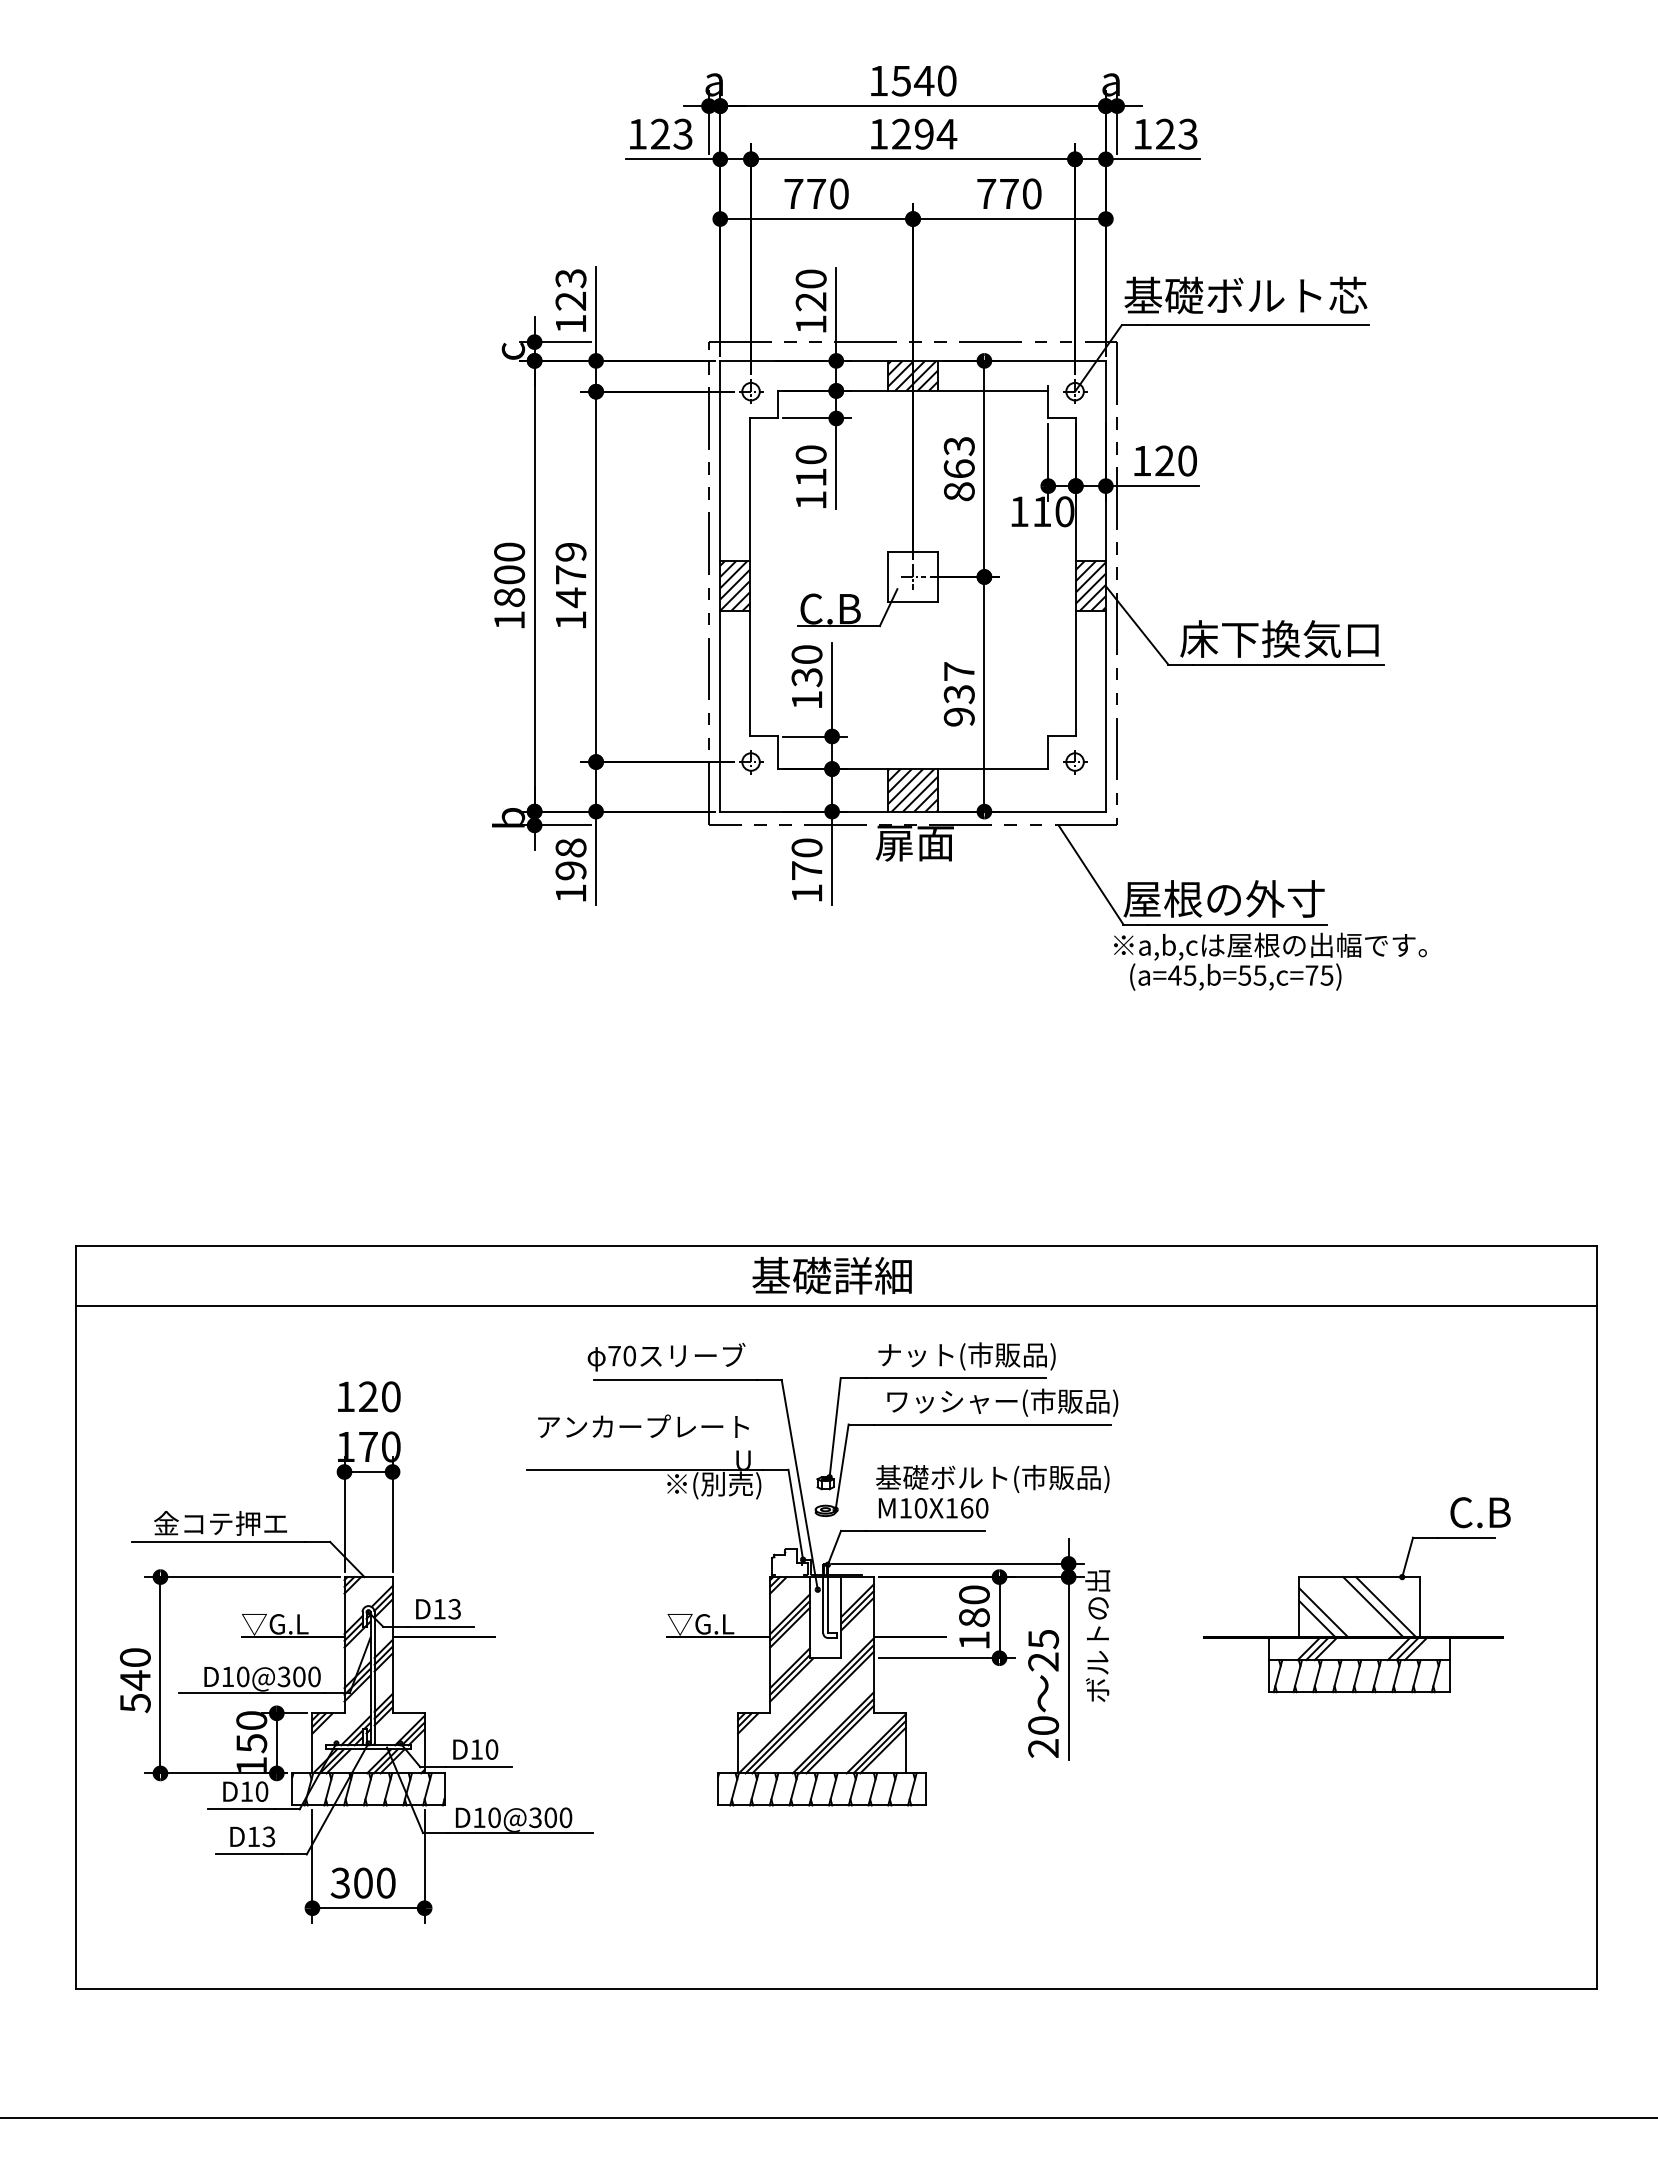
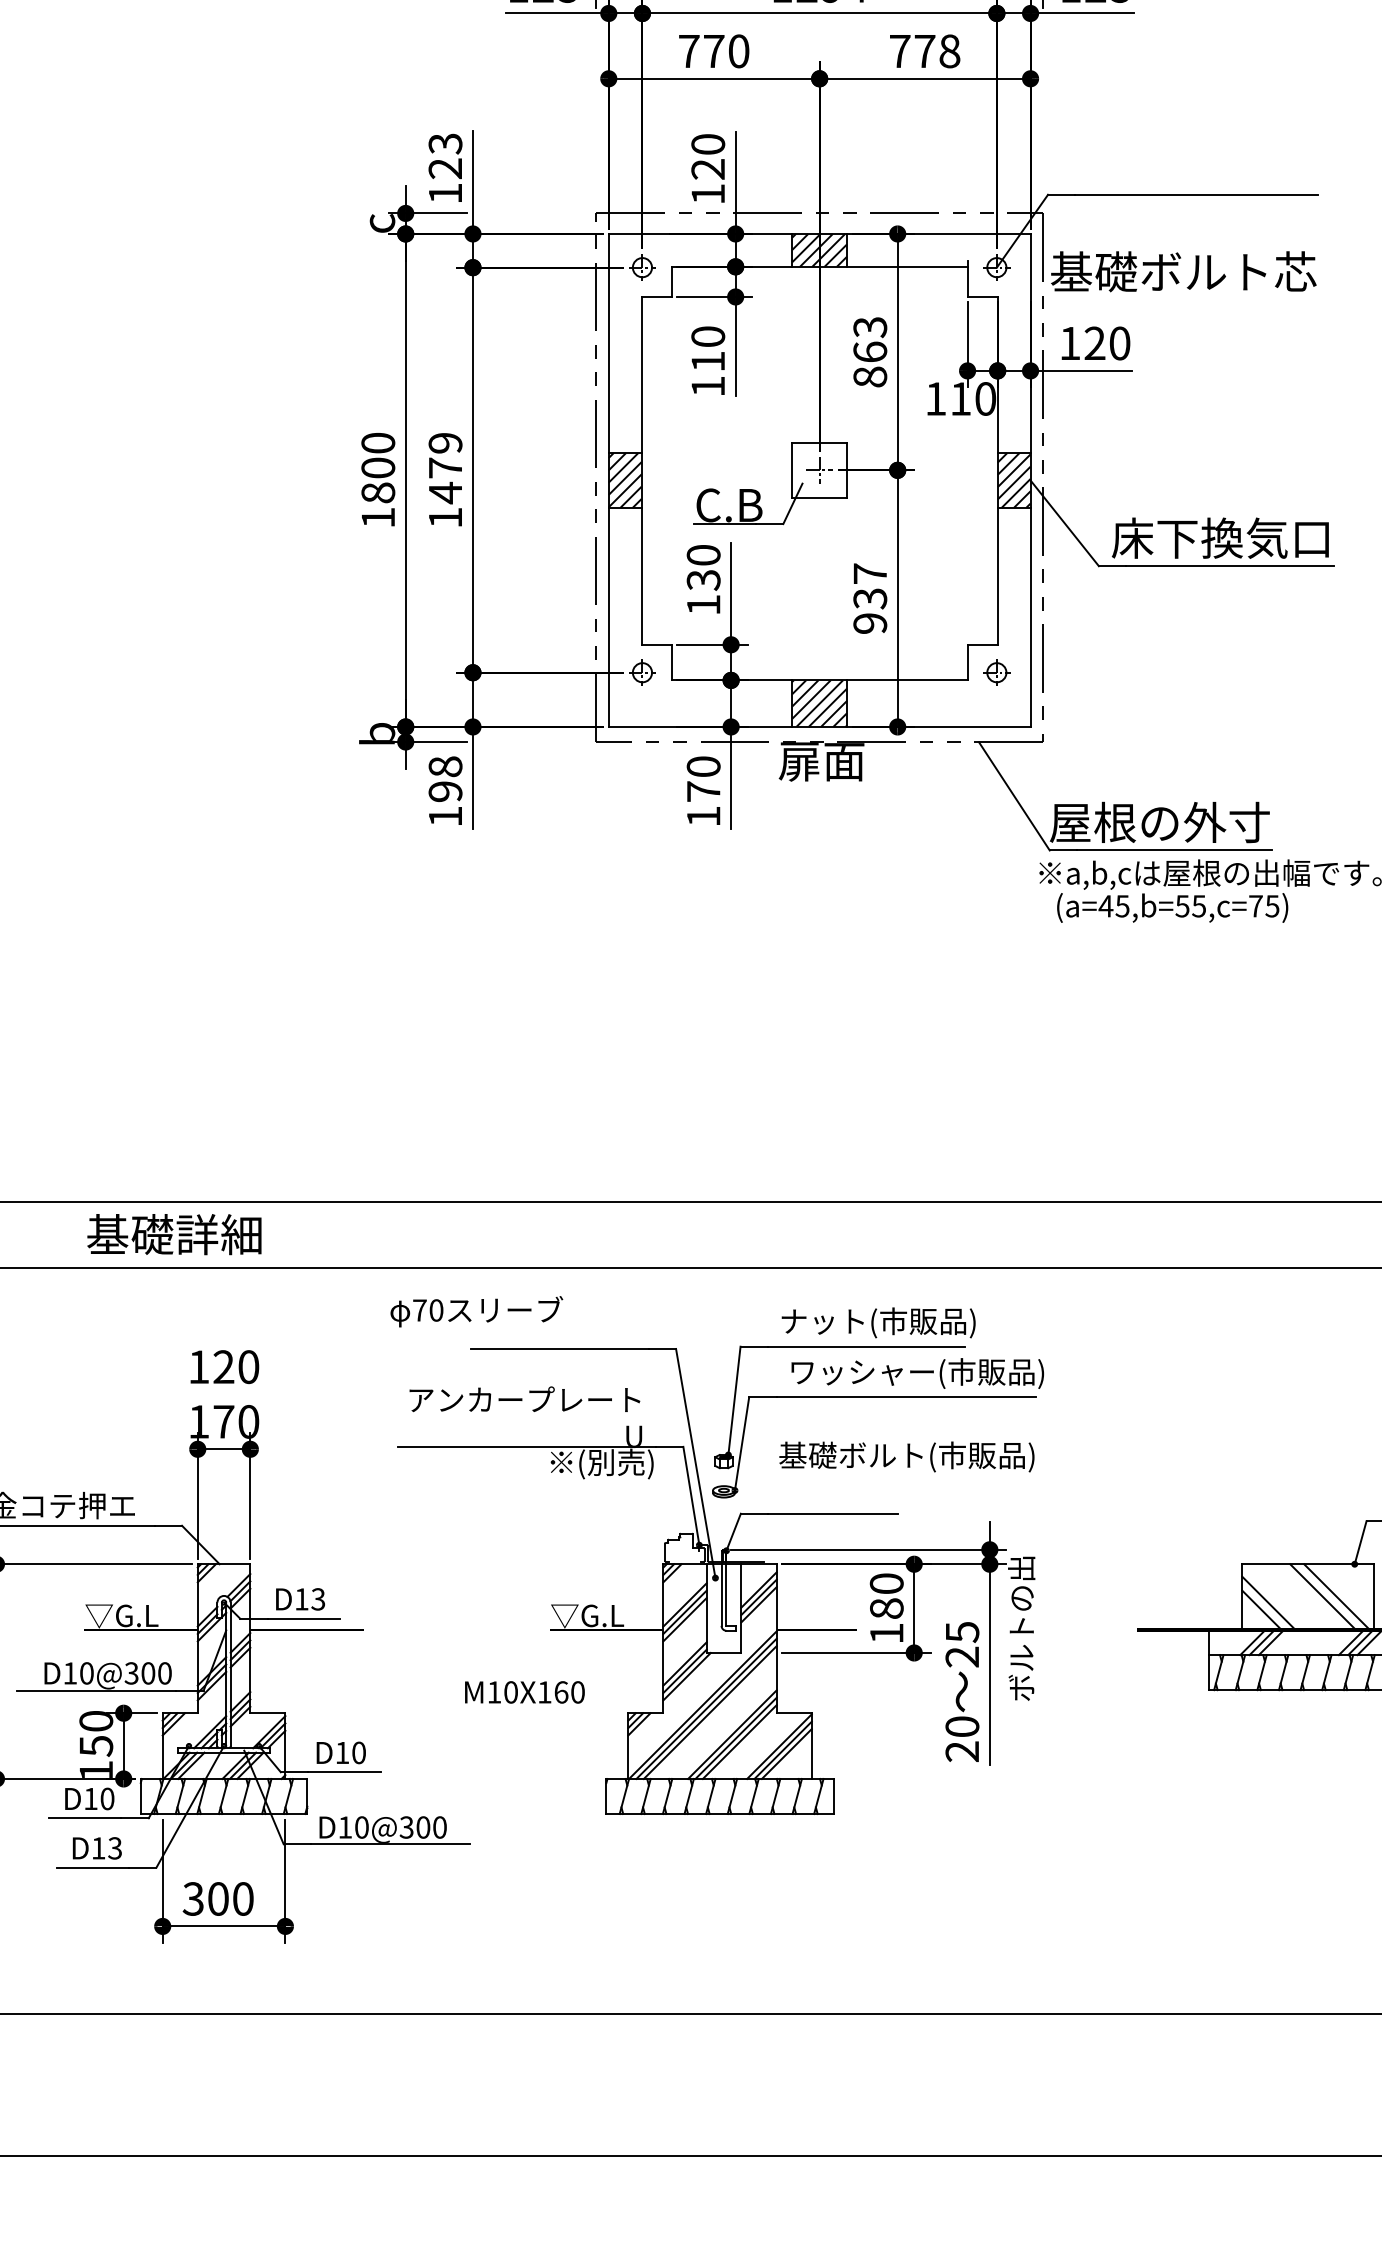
text: (1031, 193) -> (949, 50), 770 -> 778
text: (1245, 295) -> (1183, 271), moved
text: (831, 1275) -> (173, 1234), moved
text: (666, 1357) -> (476, 1312), moved
text: (933, 1508) -> (524, 1692), moved

